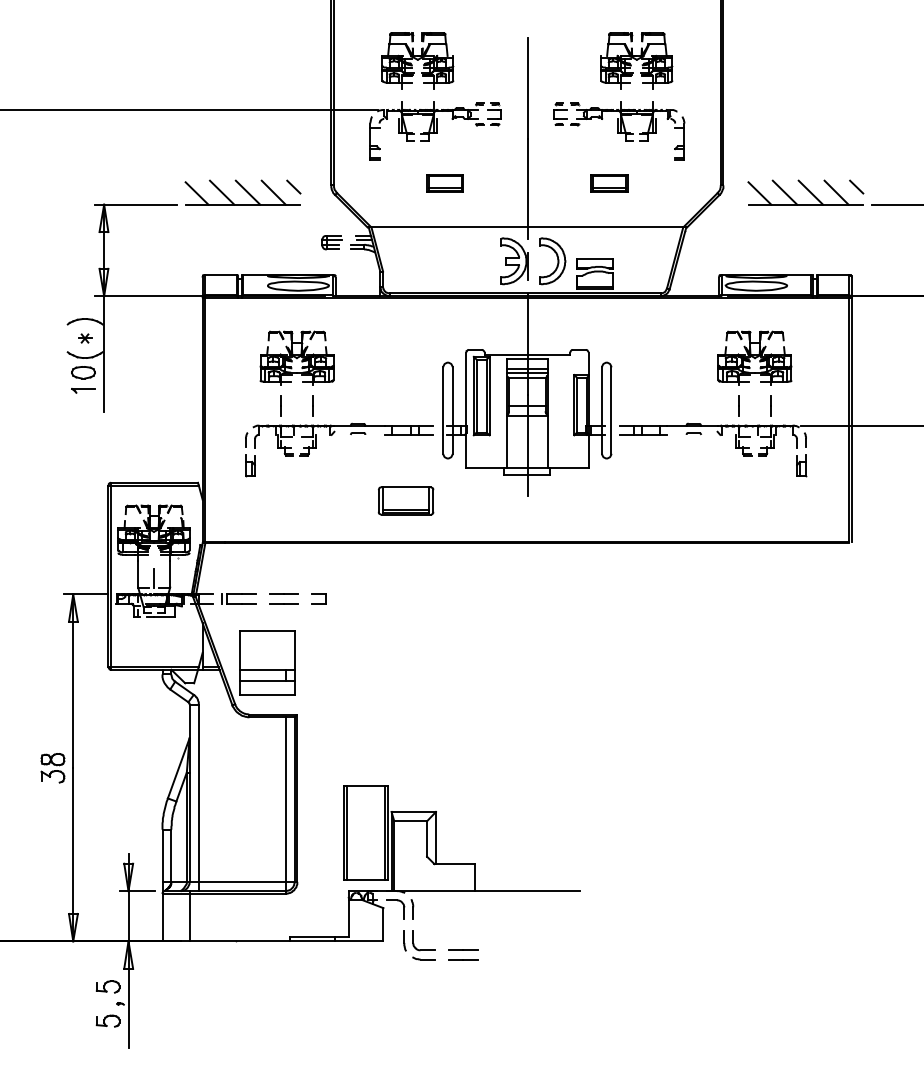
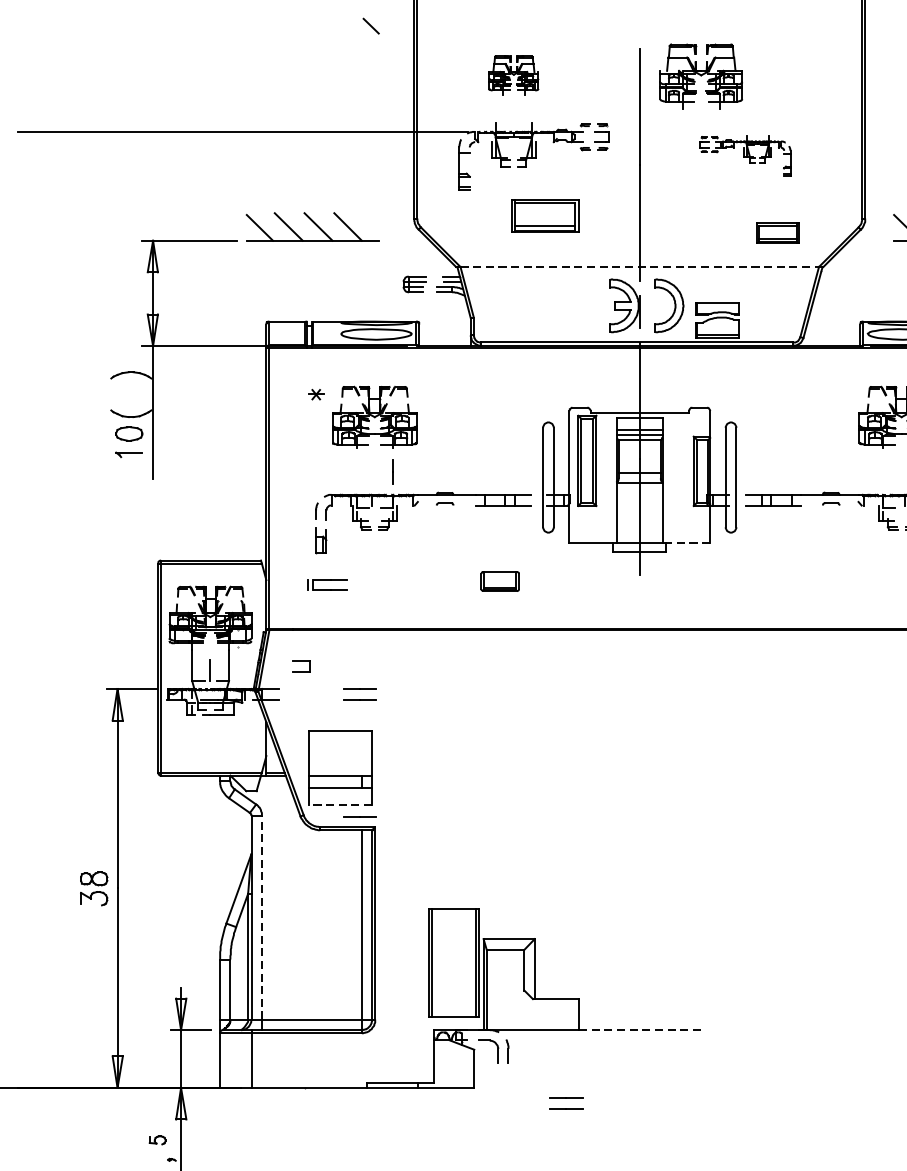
part: (417, 60) -> (513, 74), size x0.6
part: (636, 60) -> (700, 76), moved
part: (619, 130) -> (745, 155), size x0.6
part: (444, 183) -> (544, 216), size x1.6
part: (609, 183) -> (777, 233), moved
line: (293, 186) -> (370, 25), moved
line: (527, 227) -> (639, 266), solid -> dashed
part: (85, 338) -> (316, 394), moved
line: (280, 405) -> (355, 471), removed
line: (738, 405) -> (882, 471), removed
line: (568, 467) -> (687, 542), solid -> dashed
part: (405, 500) -> (499, 580), size x0.6
part: (238, 598) -> (327, 584), moved
part: (318, 598) -> (300, 666), moved
line: (266, 695) -> (339, 805), solid -> dashed
line: (283, 705) -> (359, 816), added
line: (198, 793) -> (261, 917), solid -> dashed
line: (527, 891) -> (639, 1030), solid -> dashed
part: (419, 945) -> (515, 1092), removed
part: (107, 986) -> (156, 1139), size x0.6

